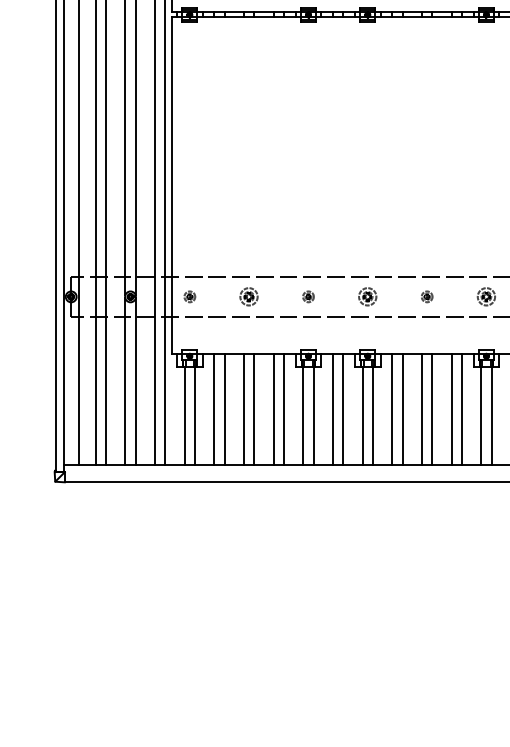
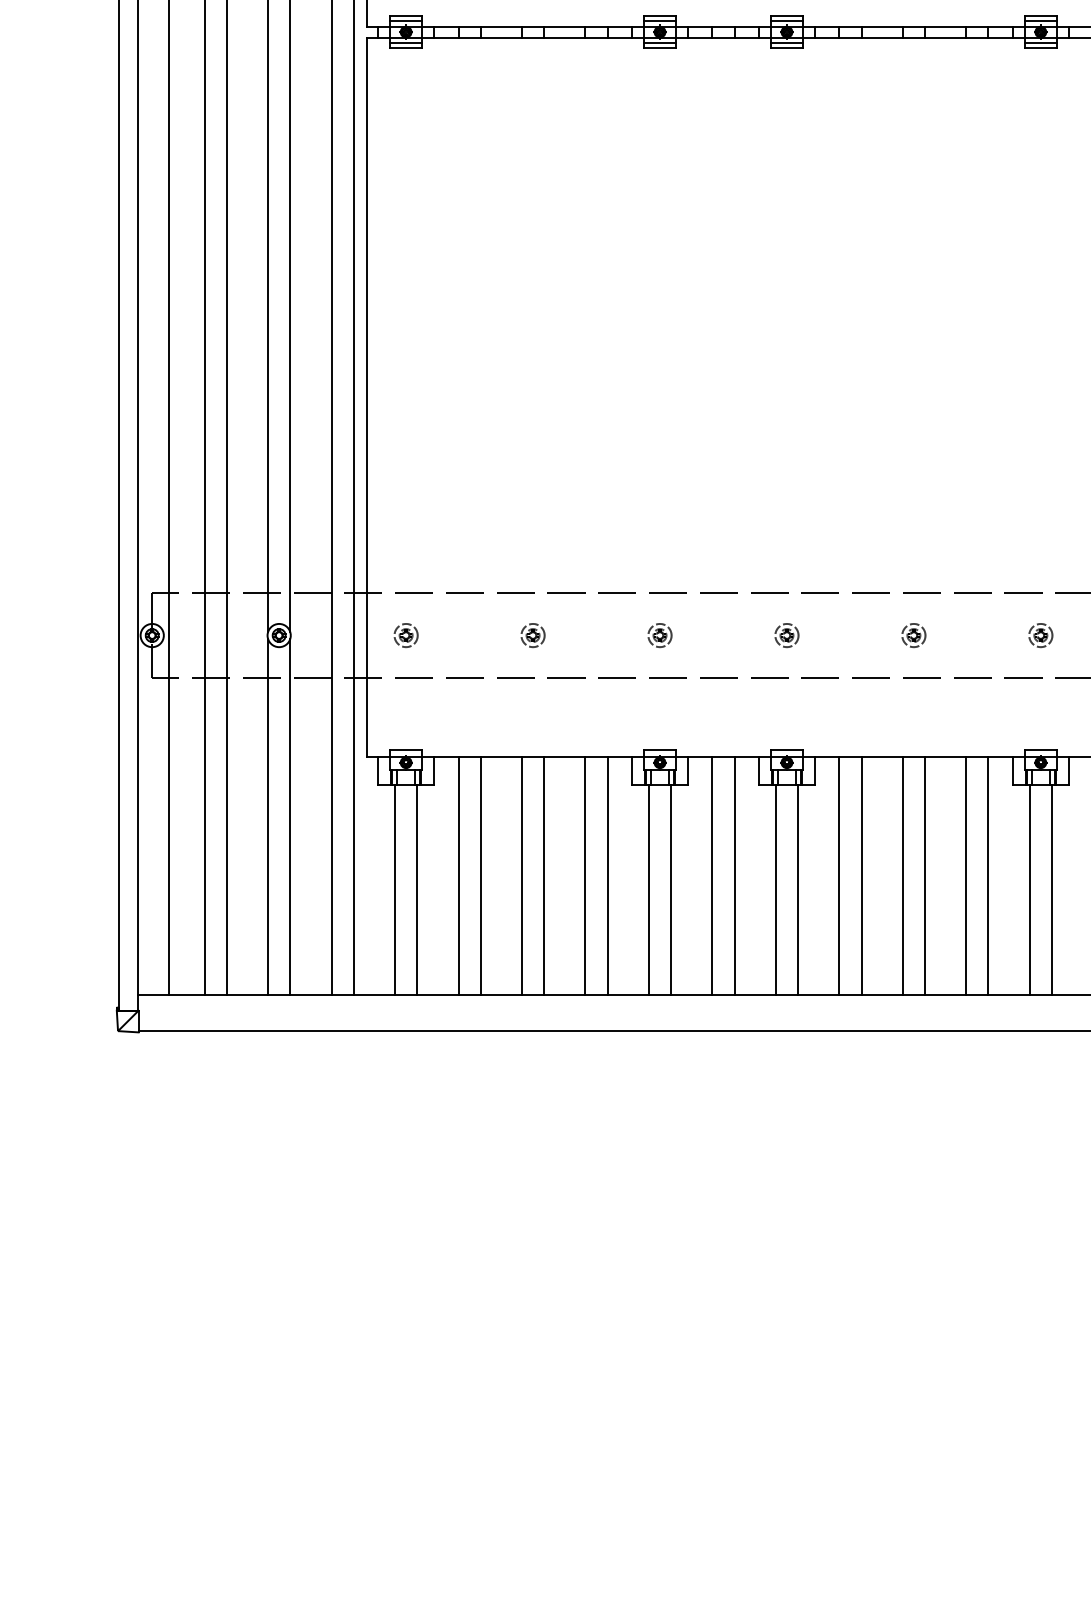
part: (249, 296) -> (533, 634), size x0.62
part: (367, 296) -> (786, 634), size x0.62
part: (486, 296) -> (1040, 634), size x0.62

